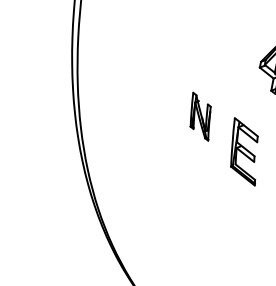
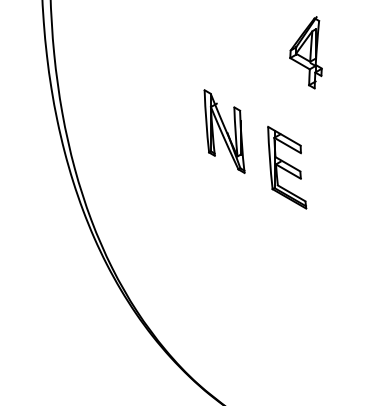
part: (200, 116) -> (224, 131), size x1.43

